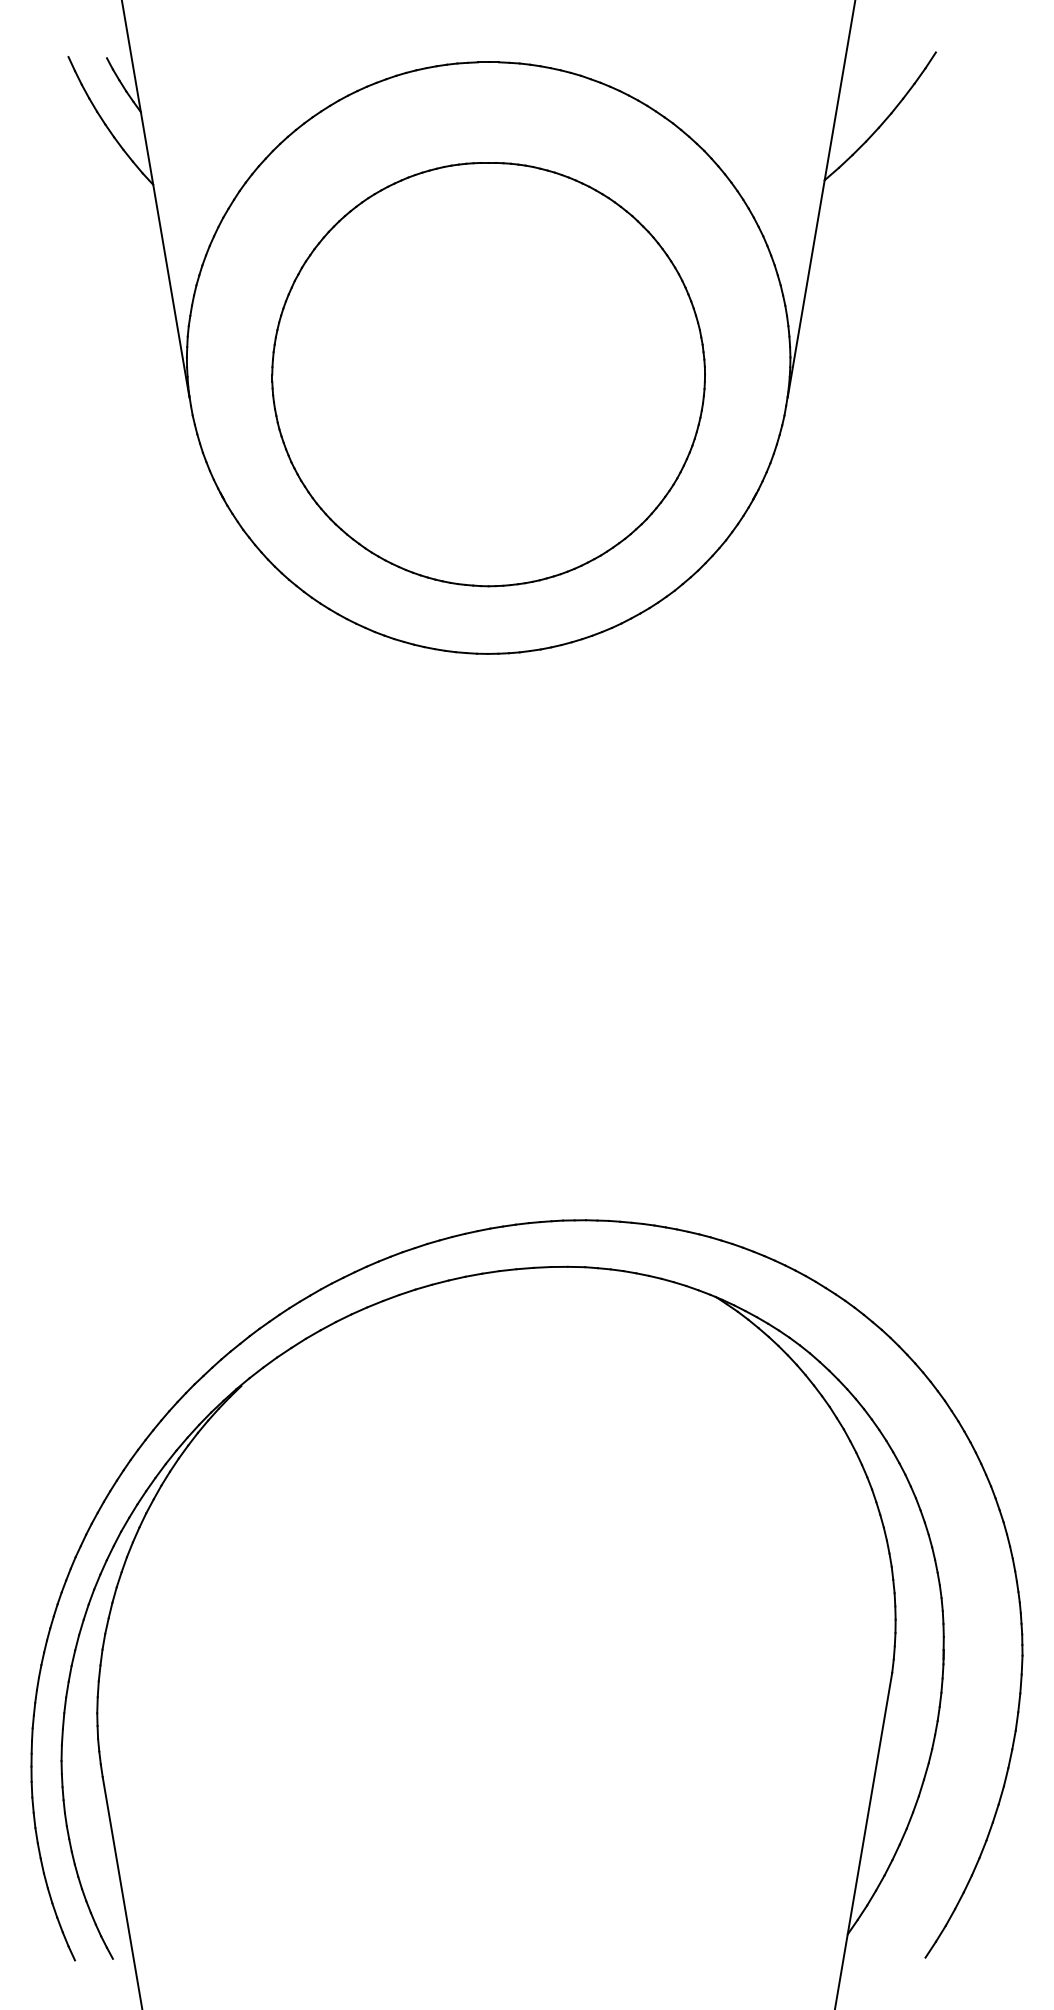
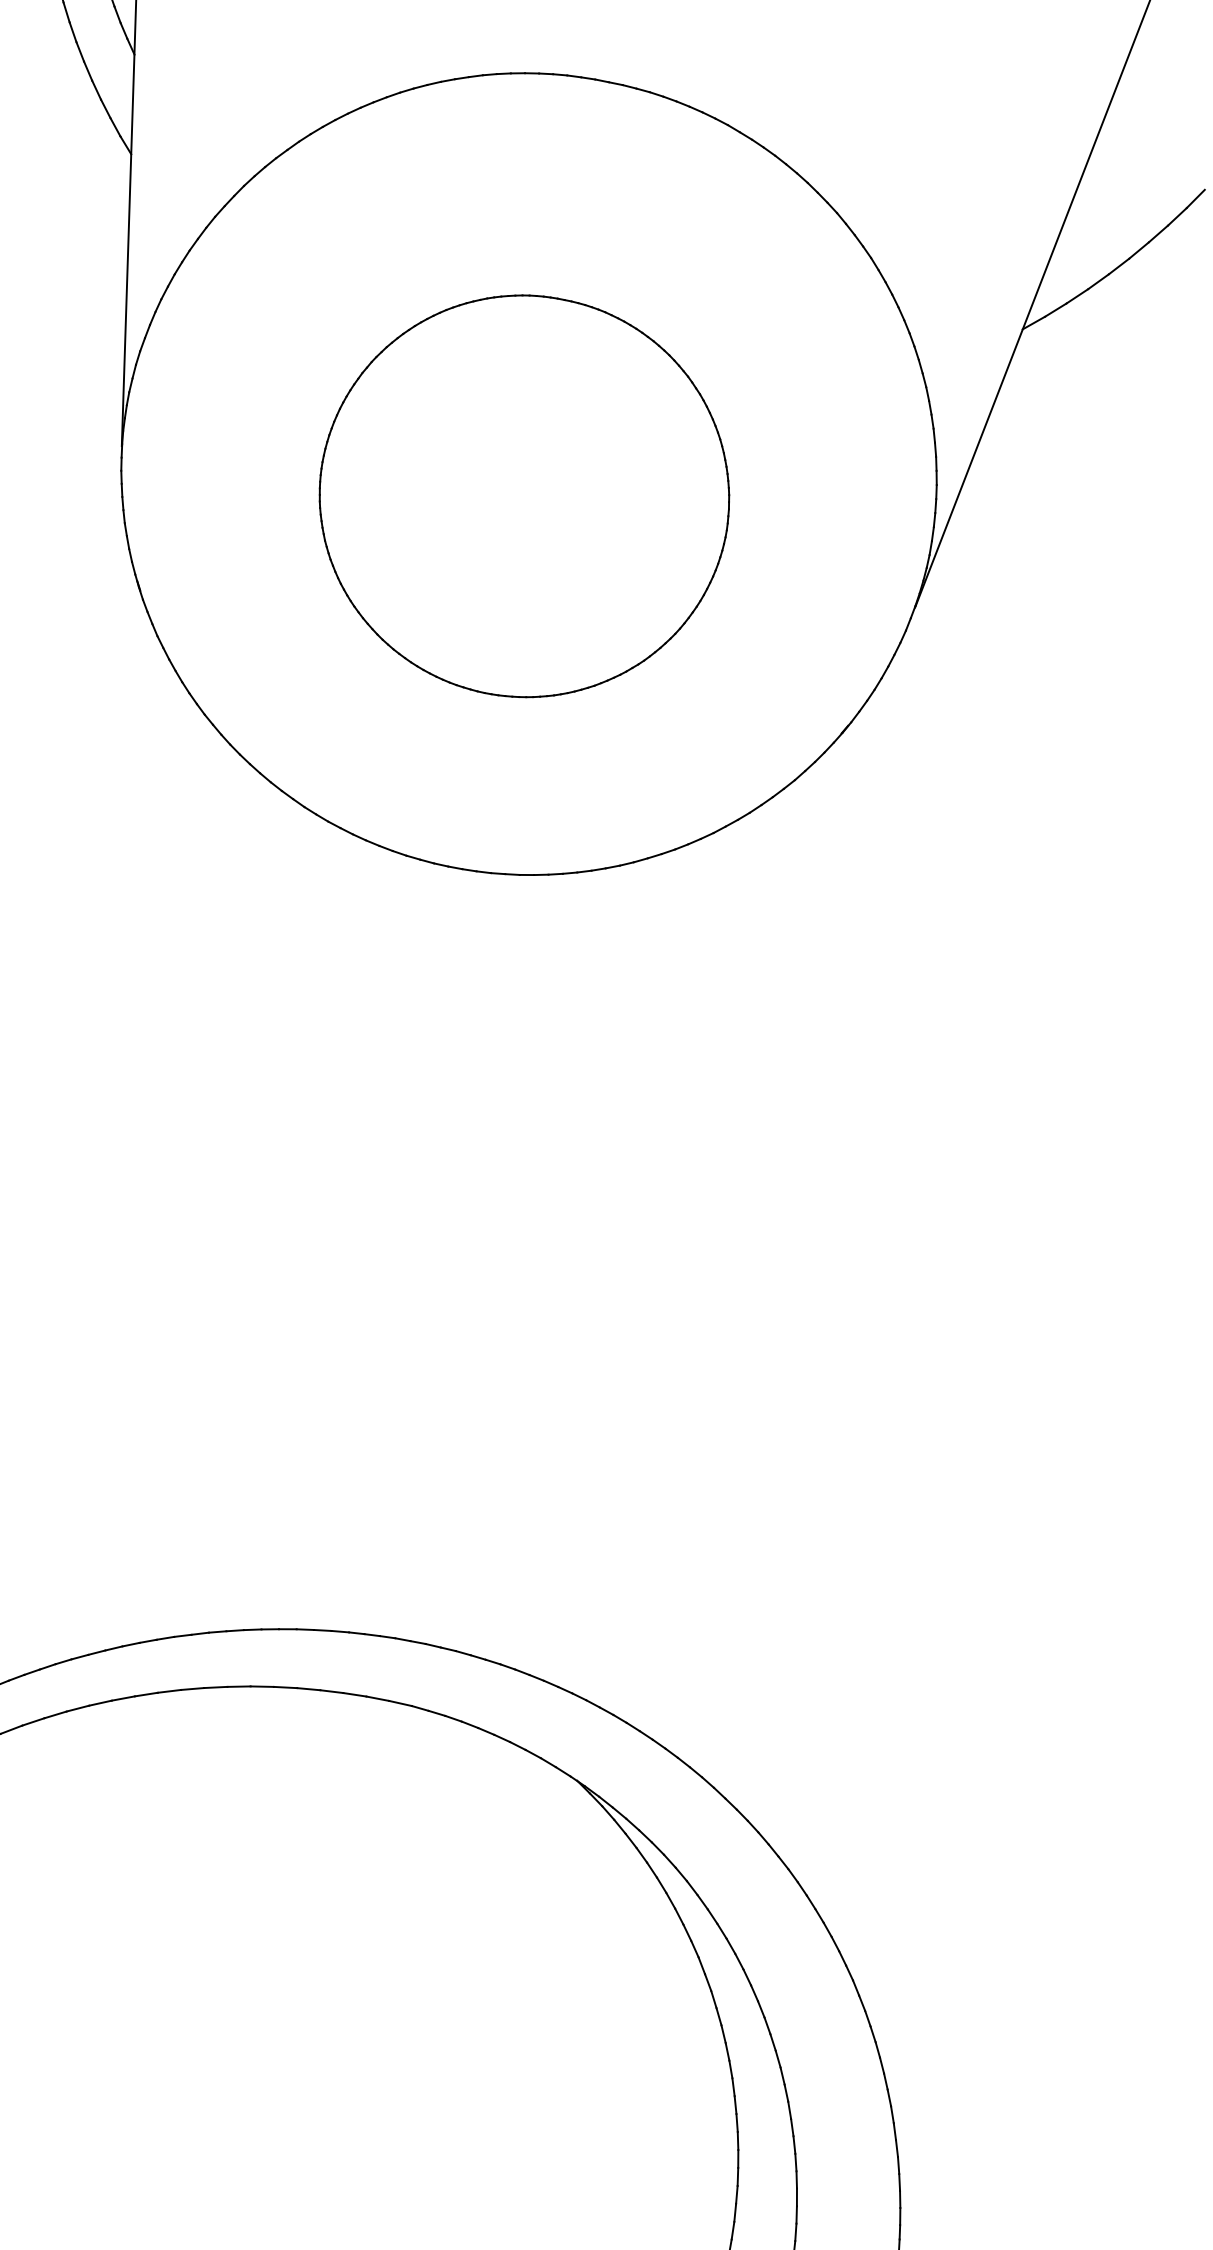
part: (488, 374) -> (524, 496), size x0.7

